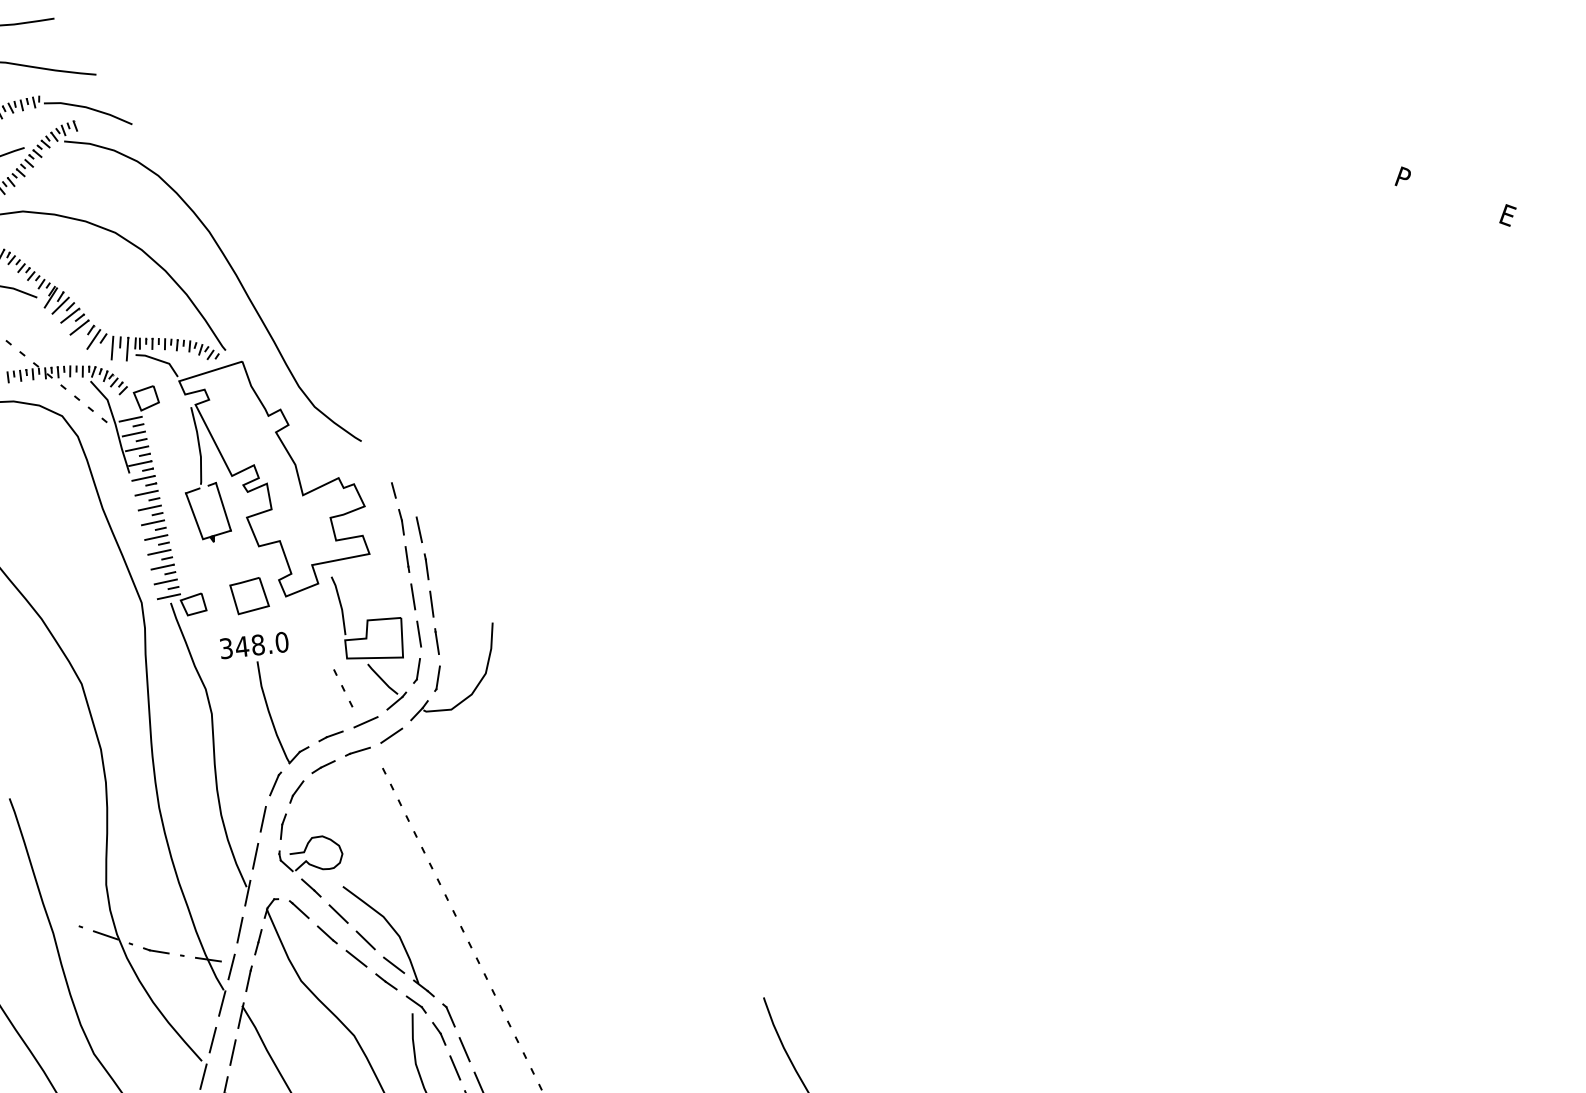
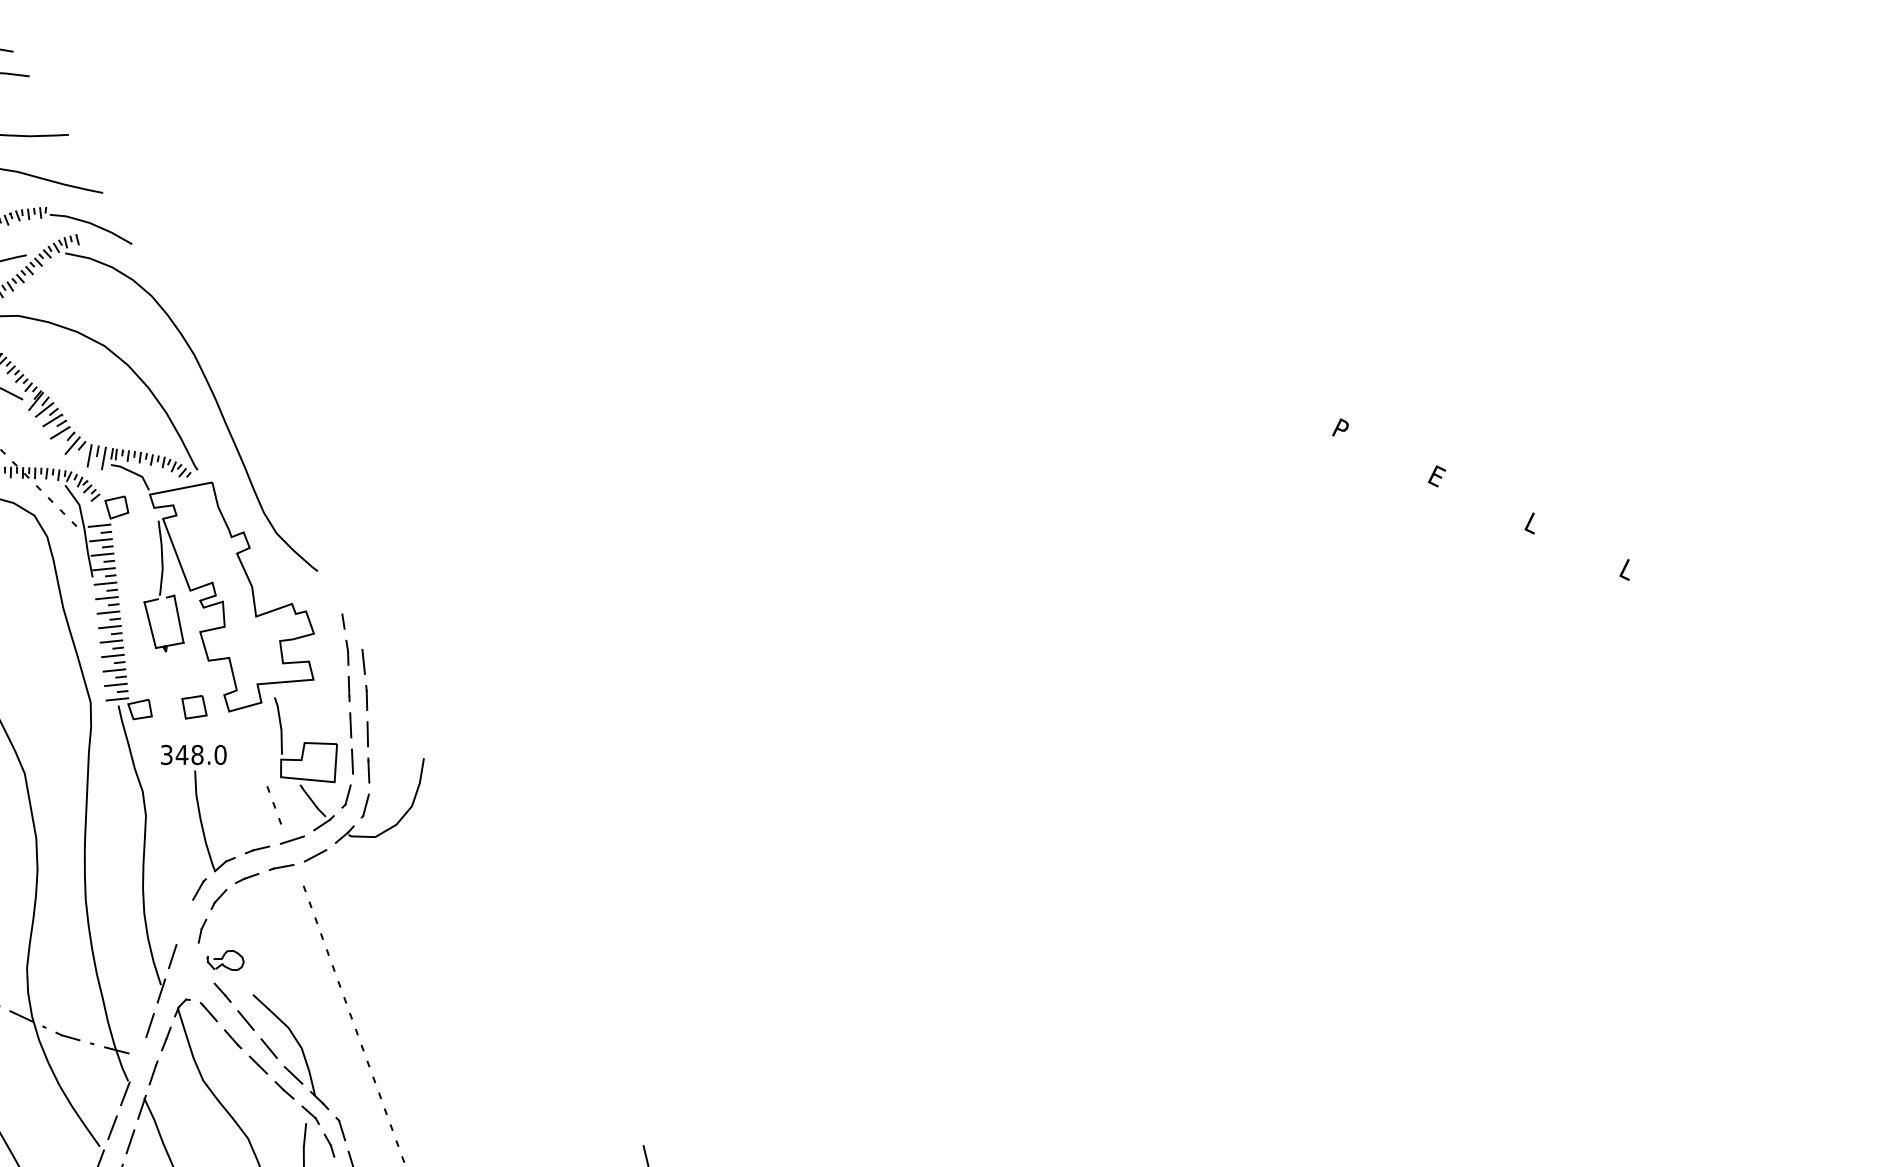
part: (249, 596) -> (194, 707), size x0.7
line: (262, 818) -> (183, 921), removed
part: (310, 854) -> (225, 960), size x0.6
line: (230, 966) -> (137, 1059), removed

